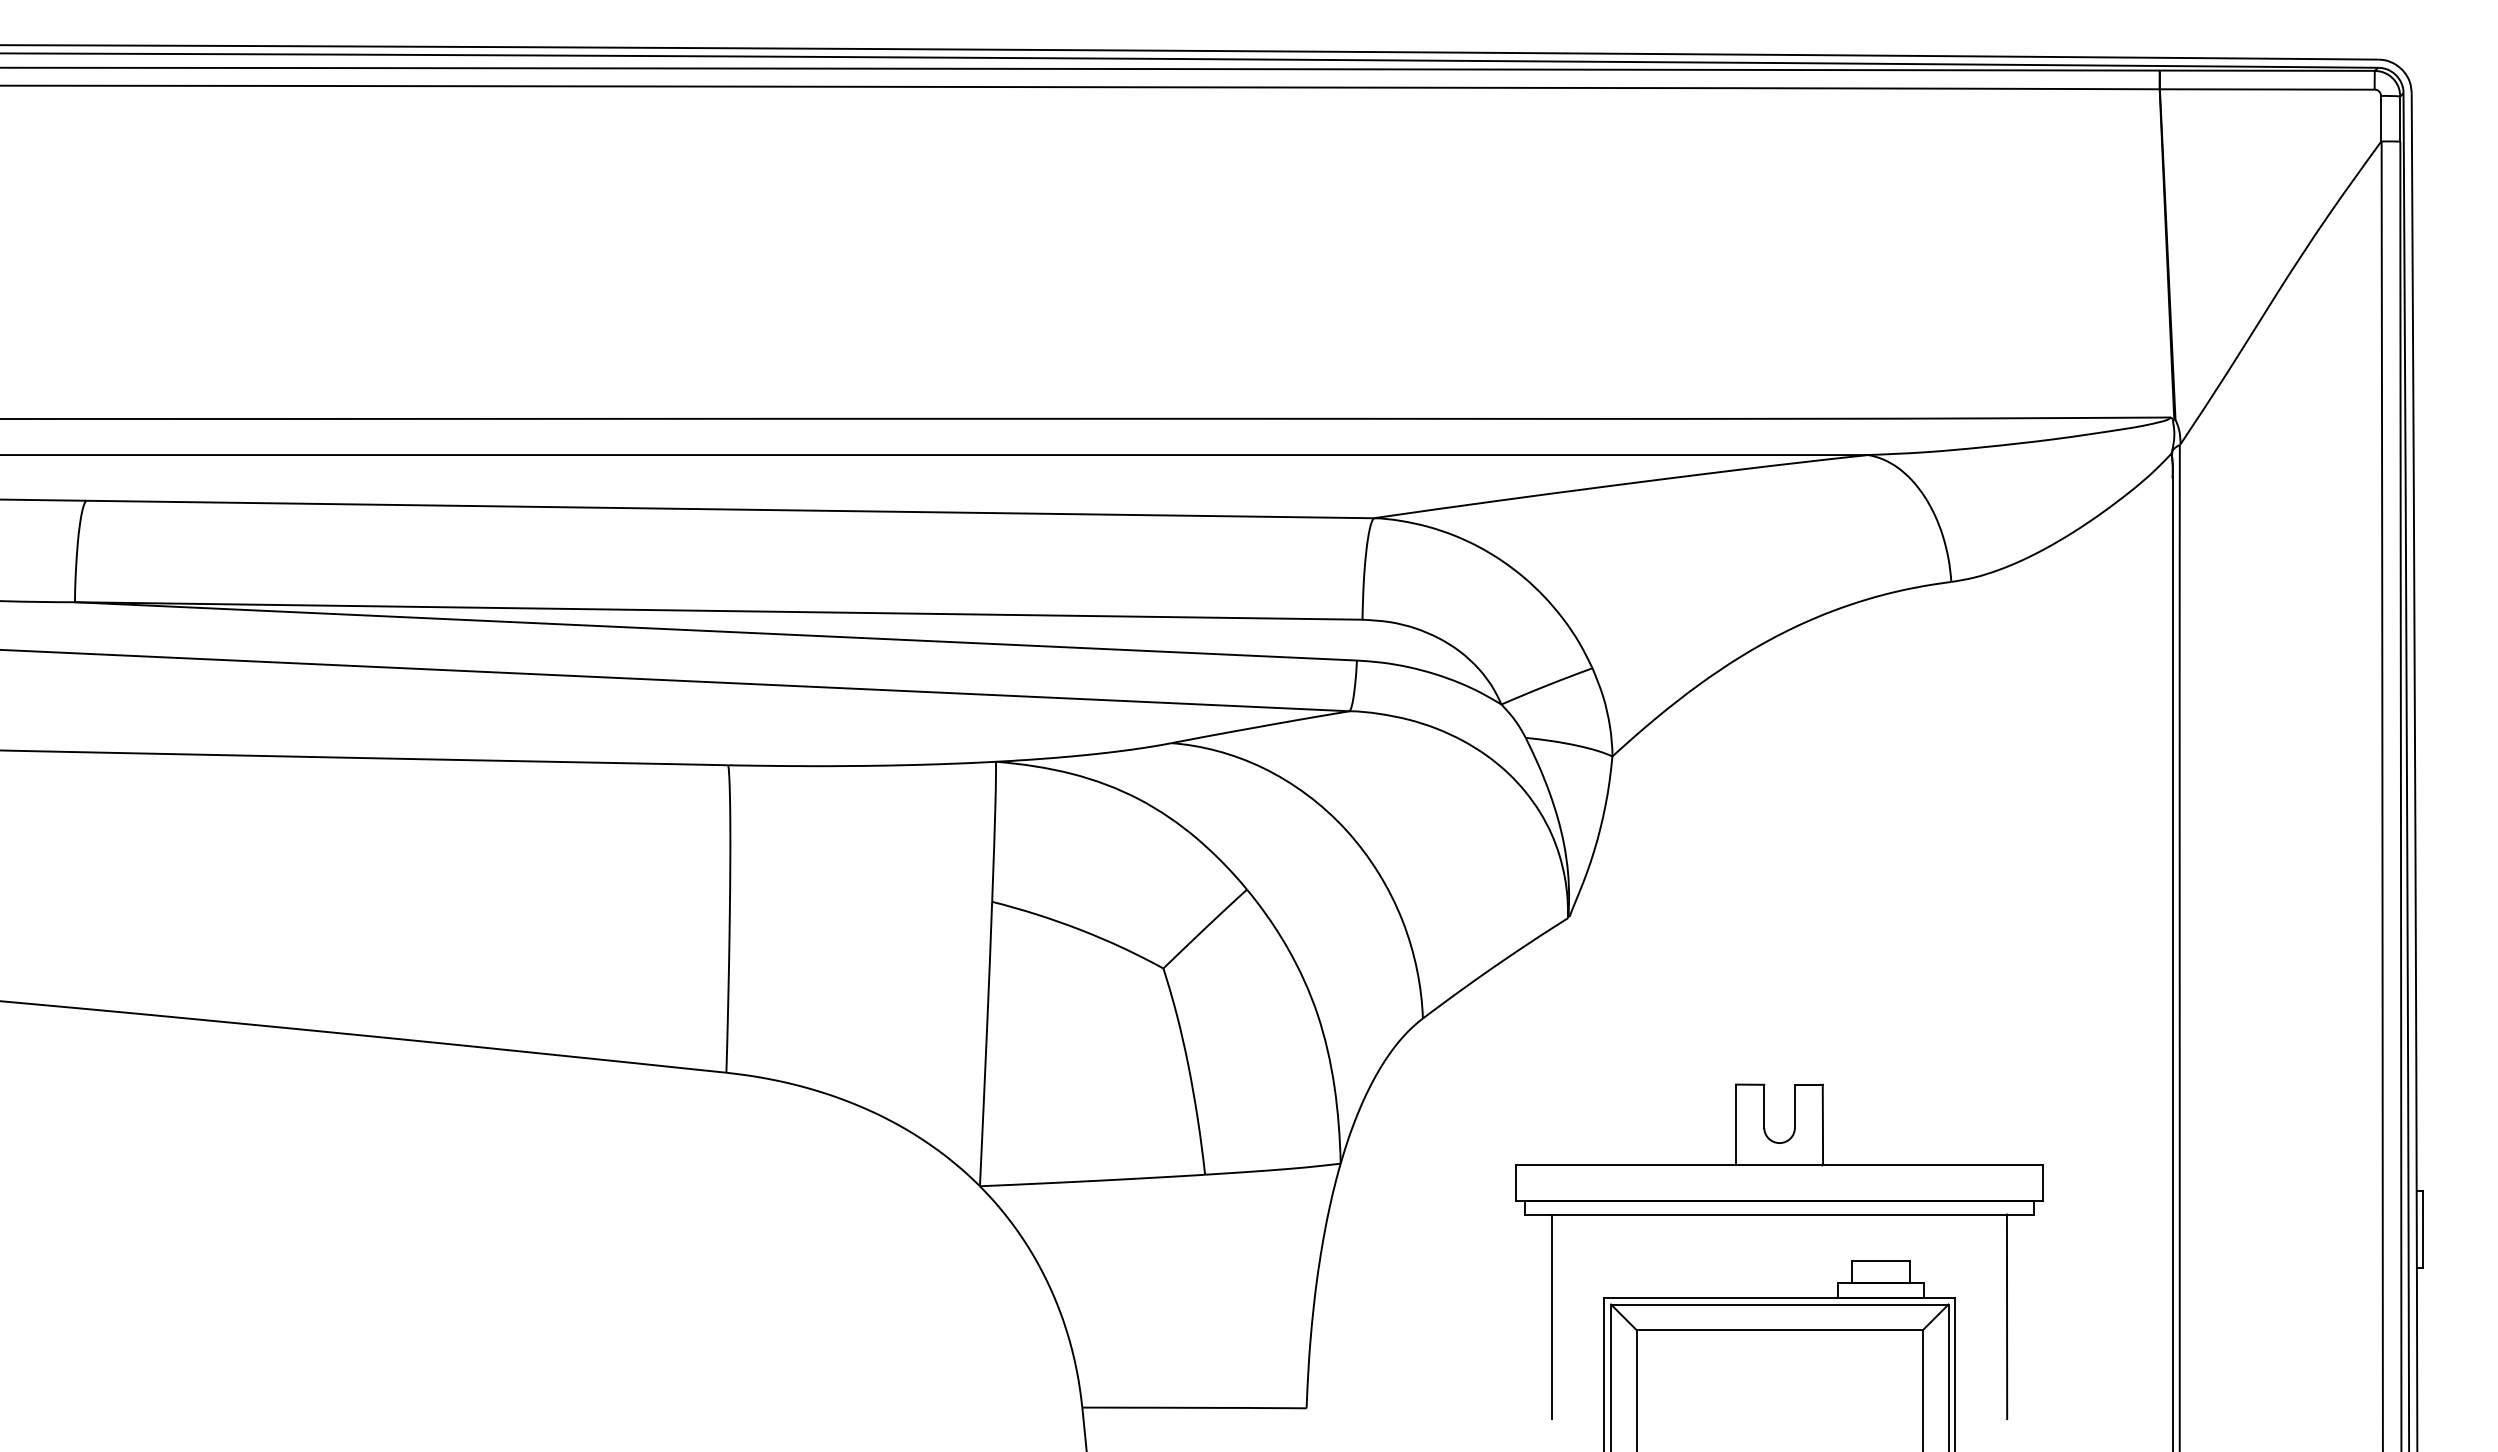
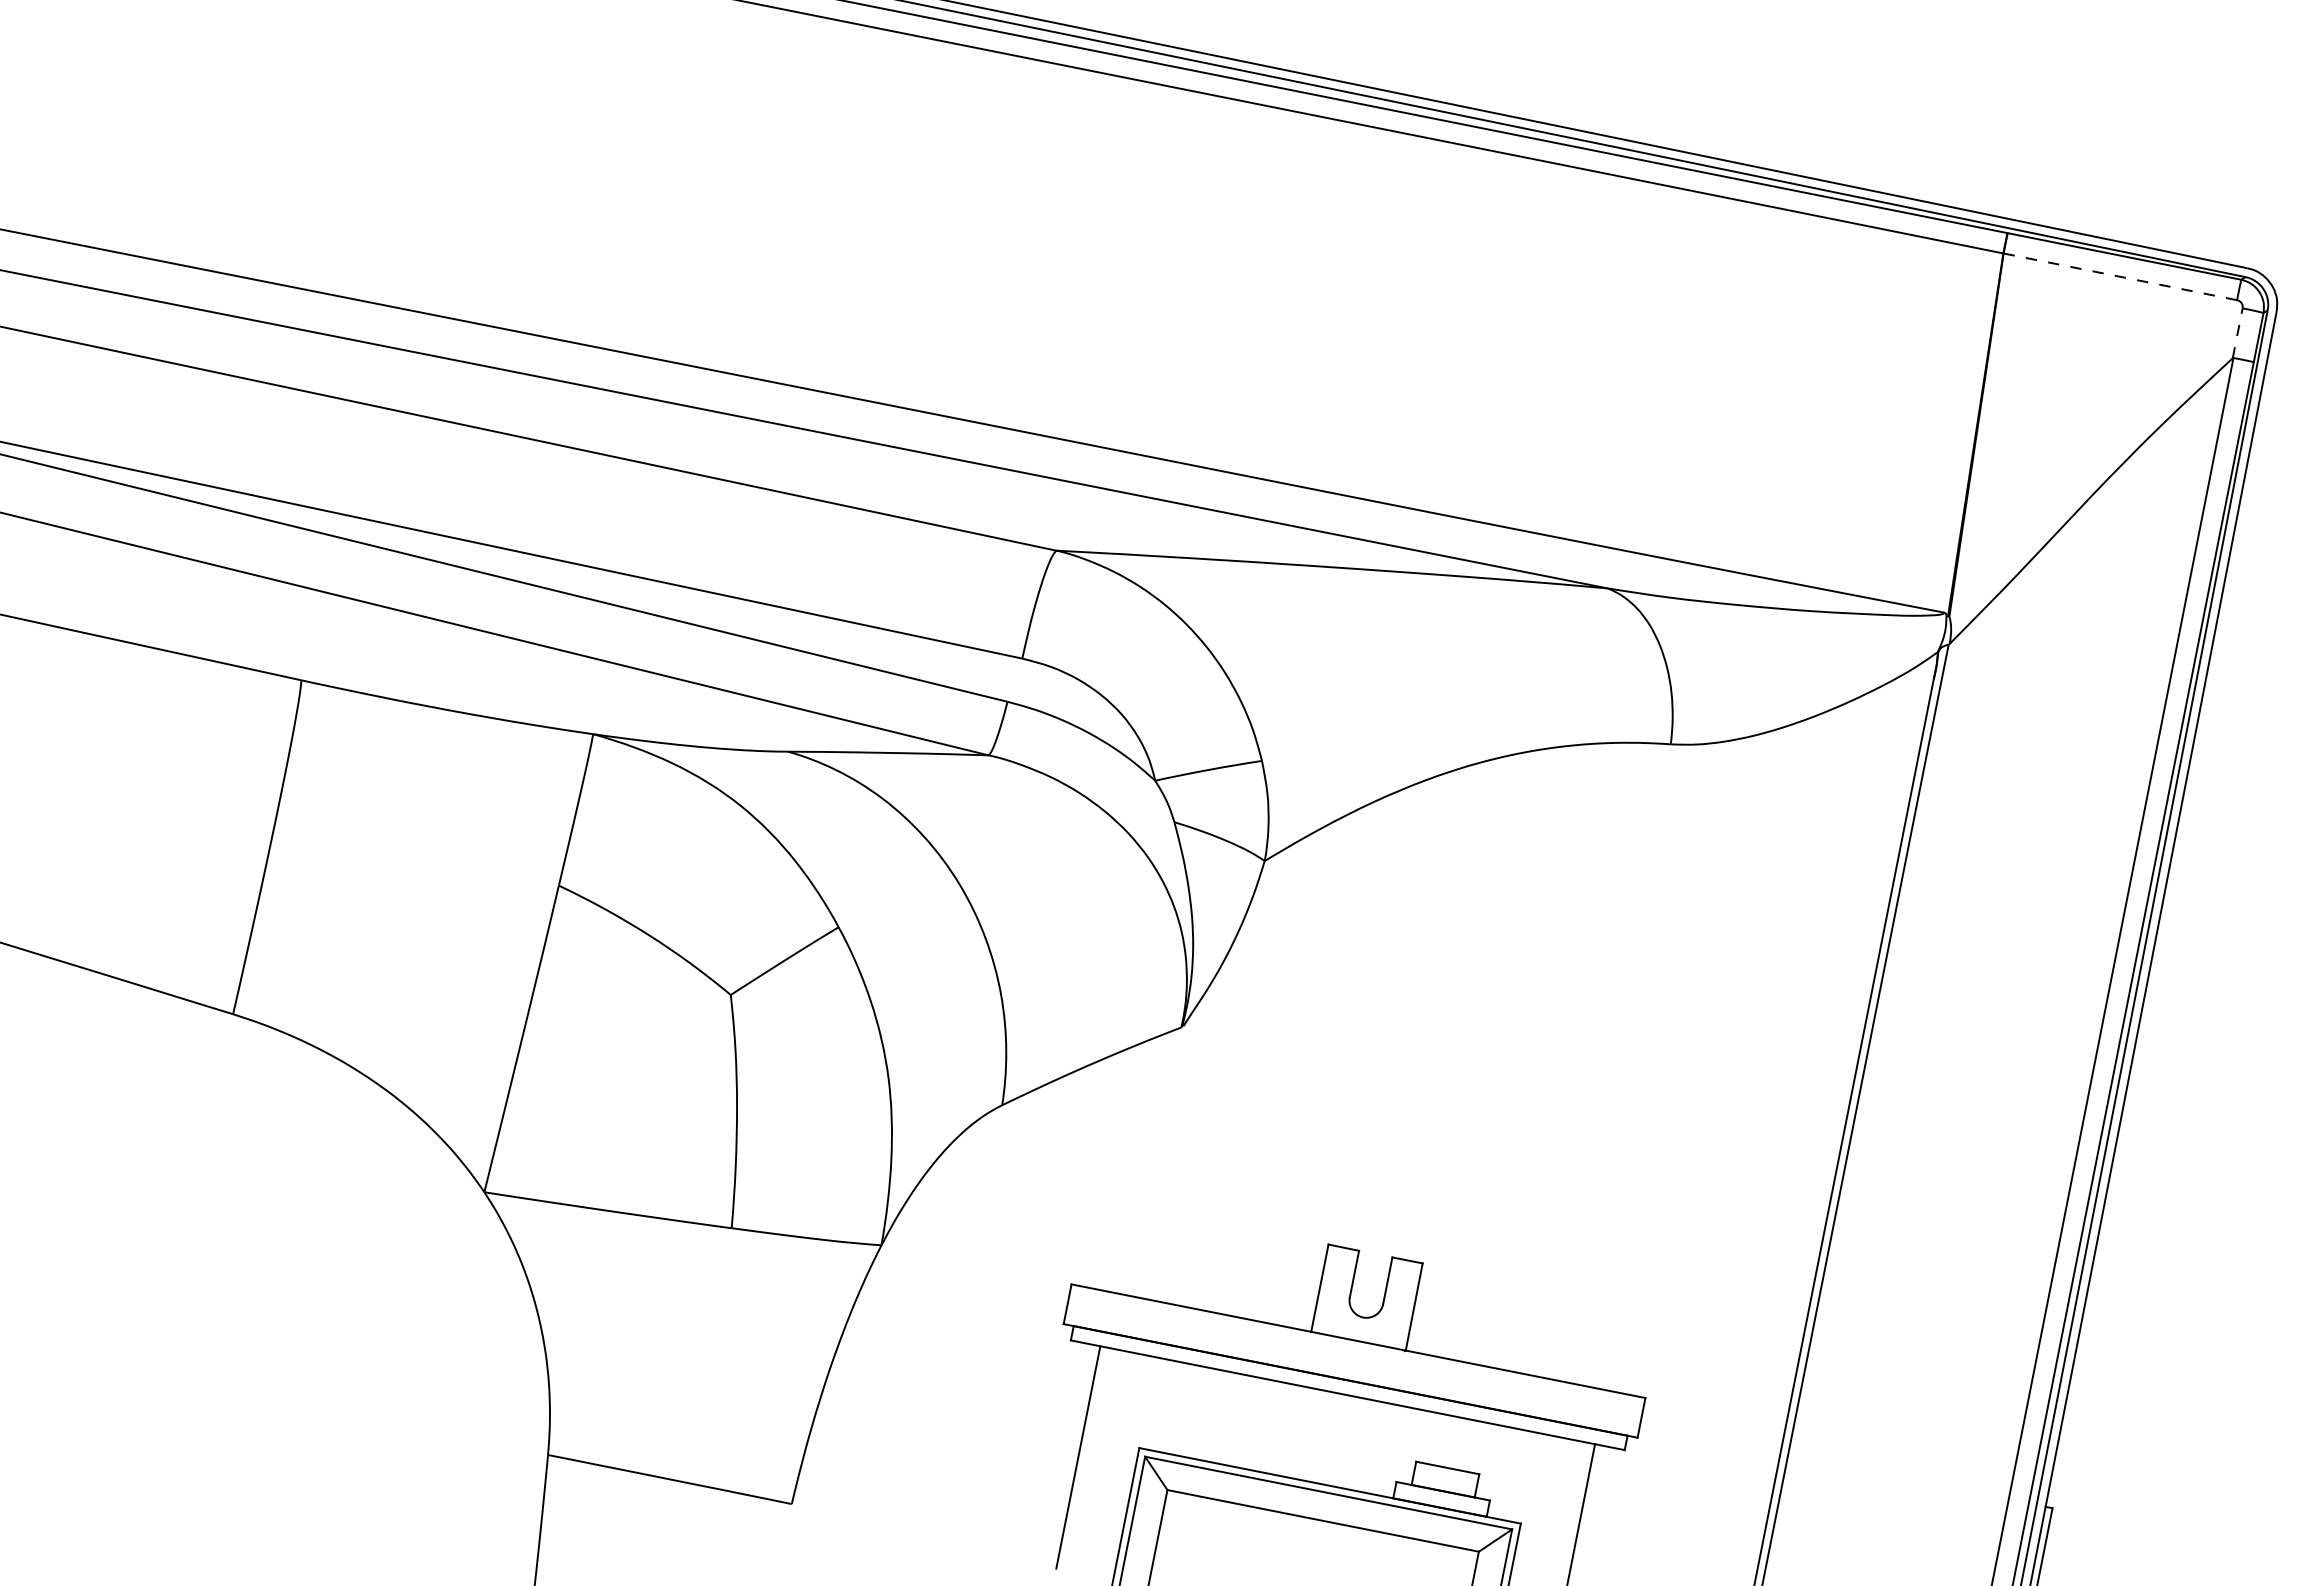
line: (2266, 89) -> (2119, 276), solid -> dashed
line: (2381, 118) -> (2238, 332), solid -> dashed

